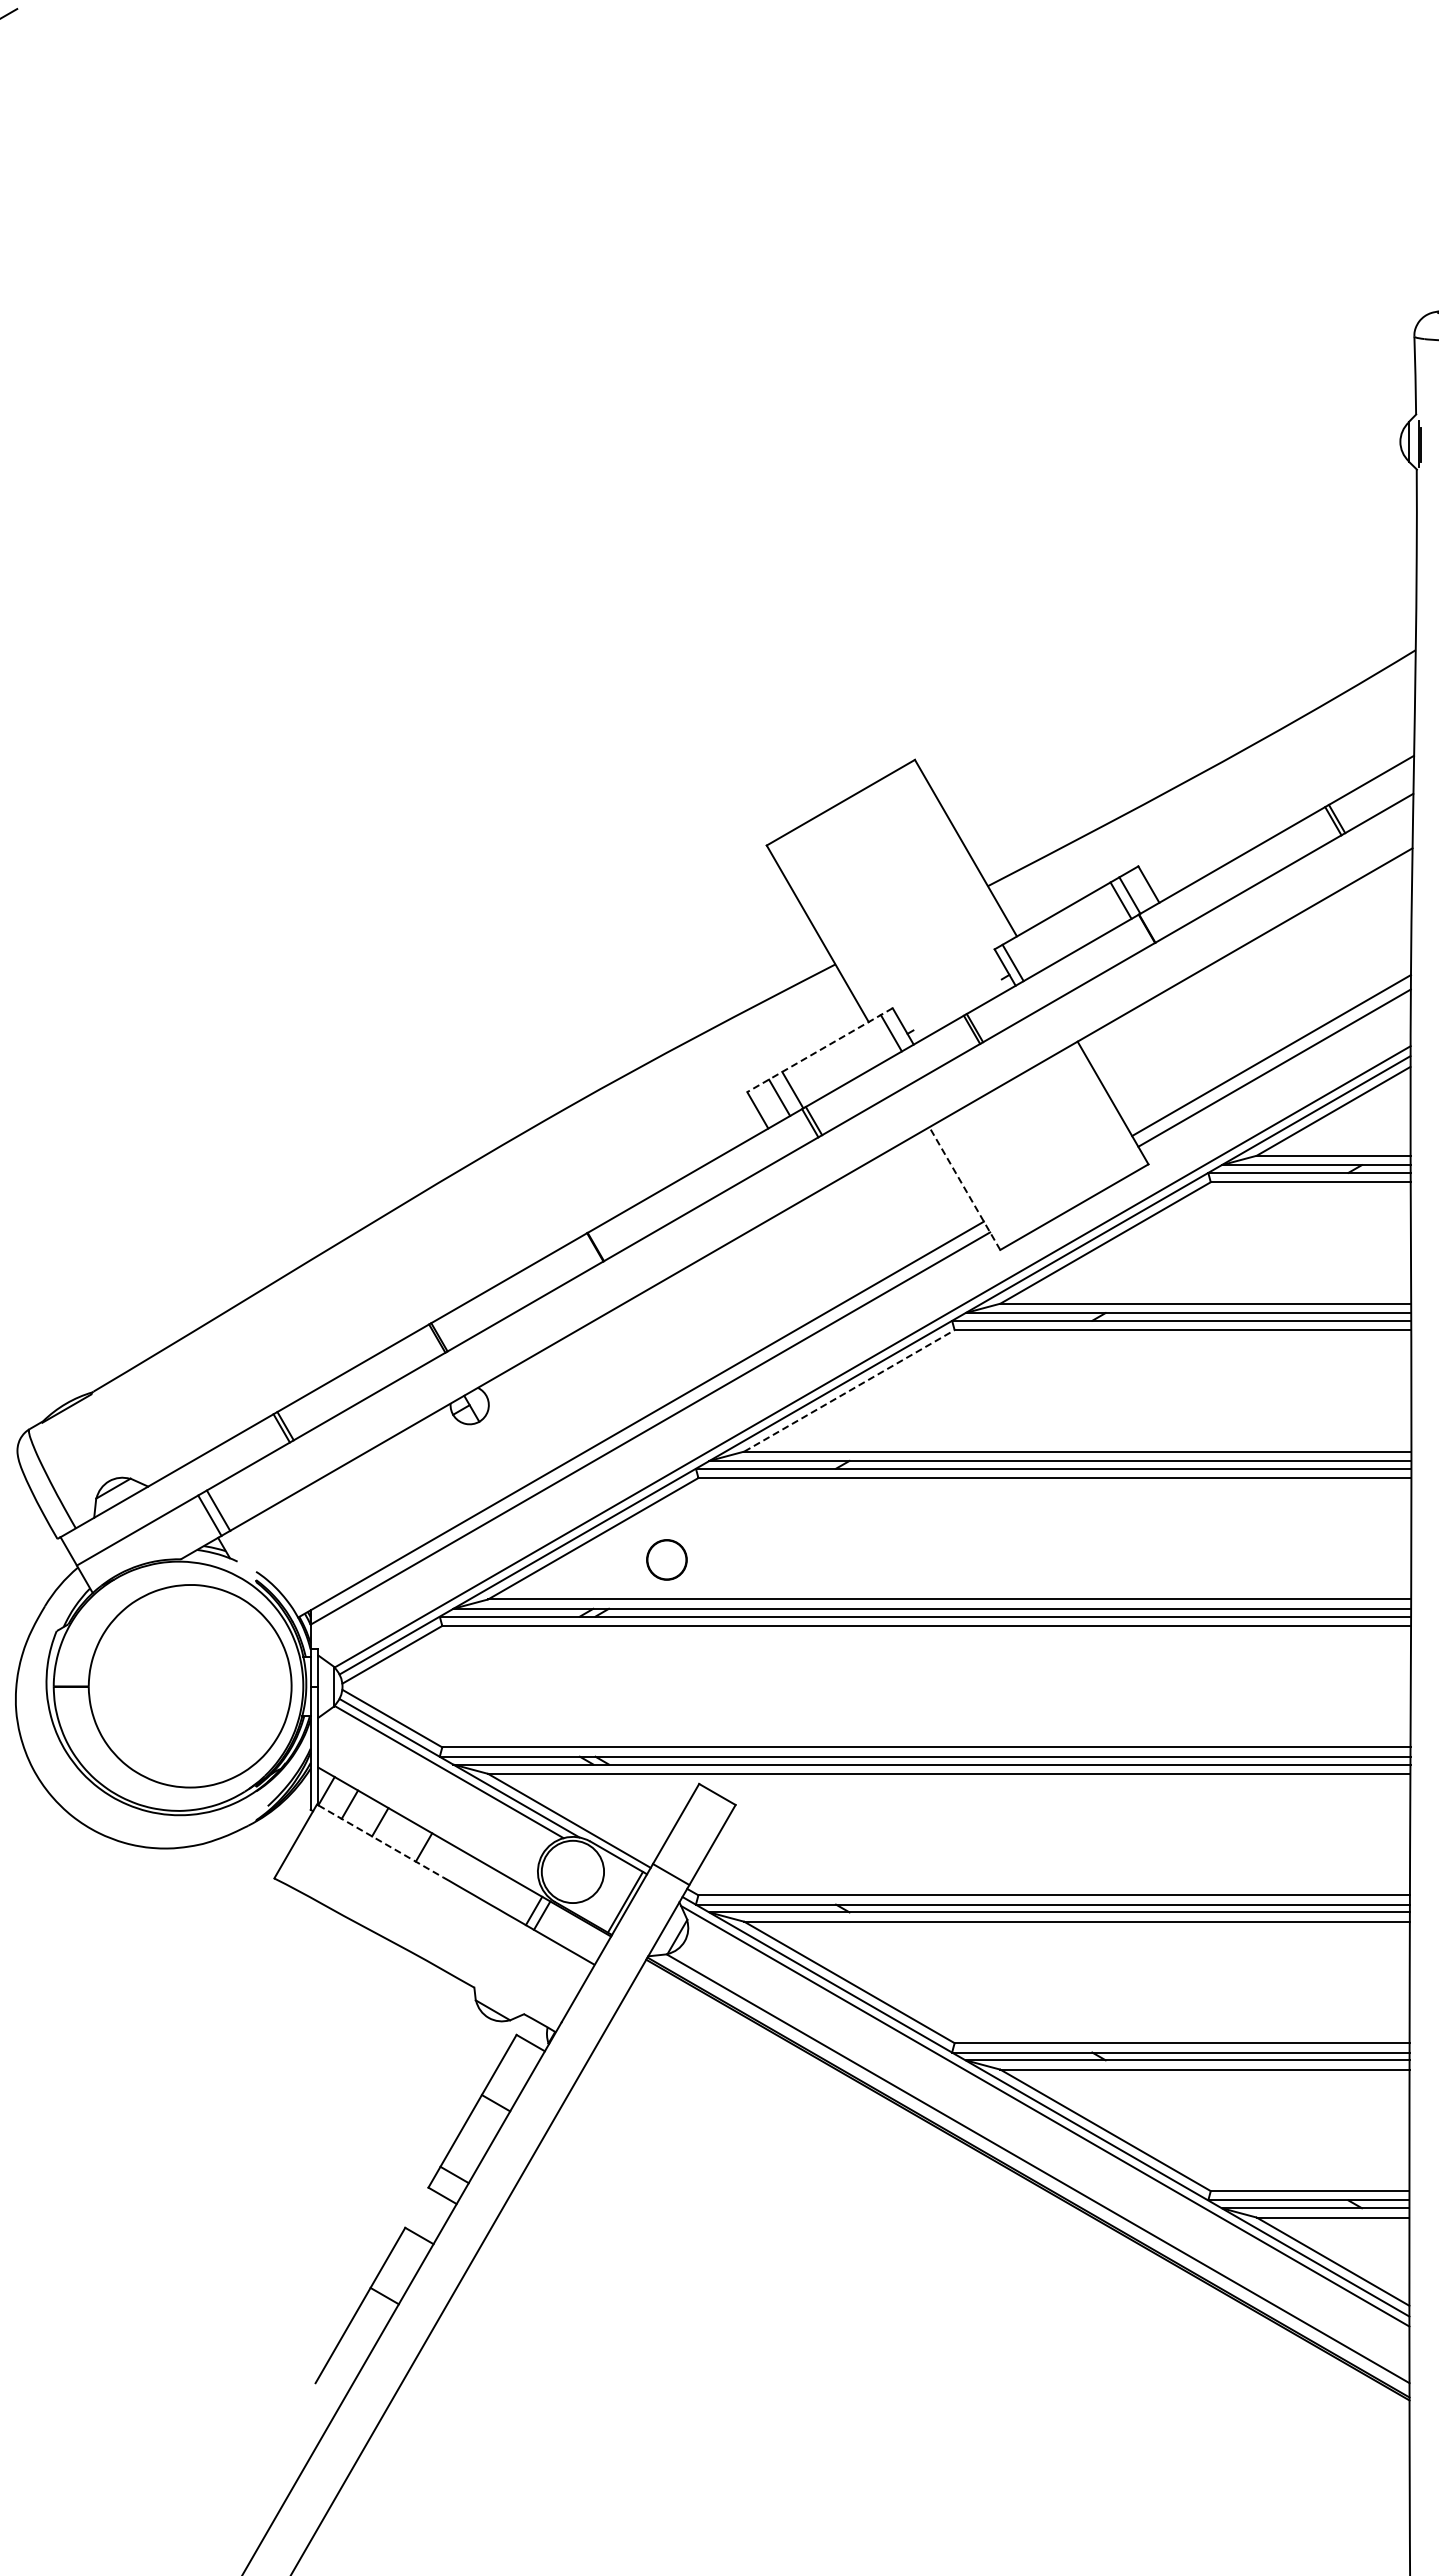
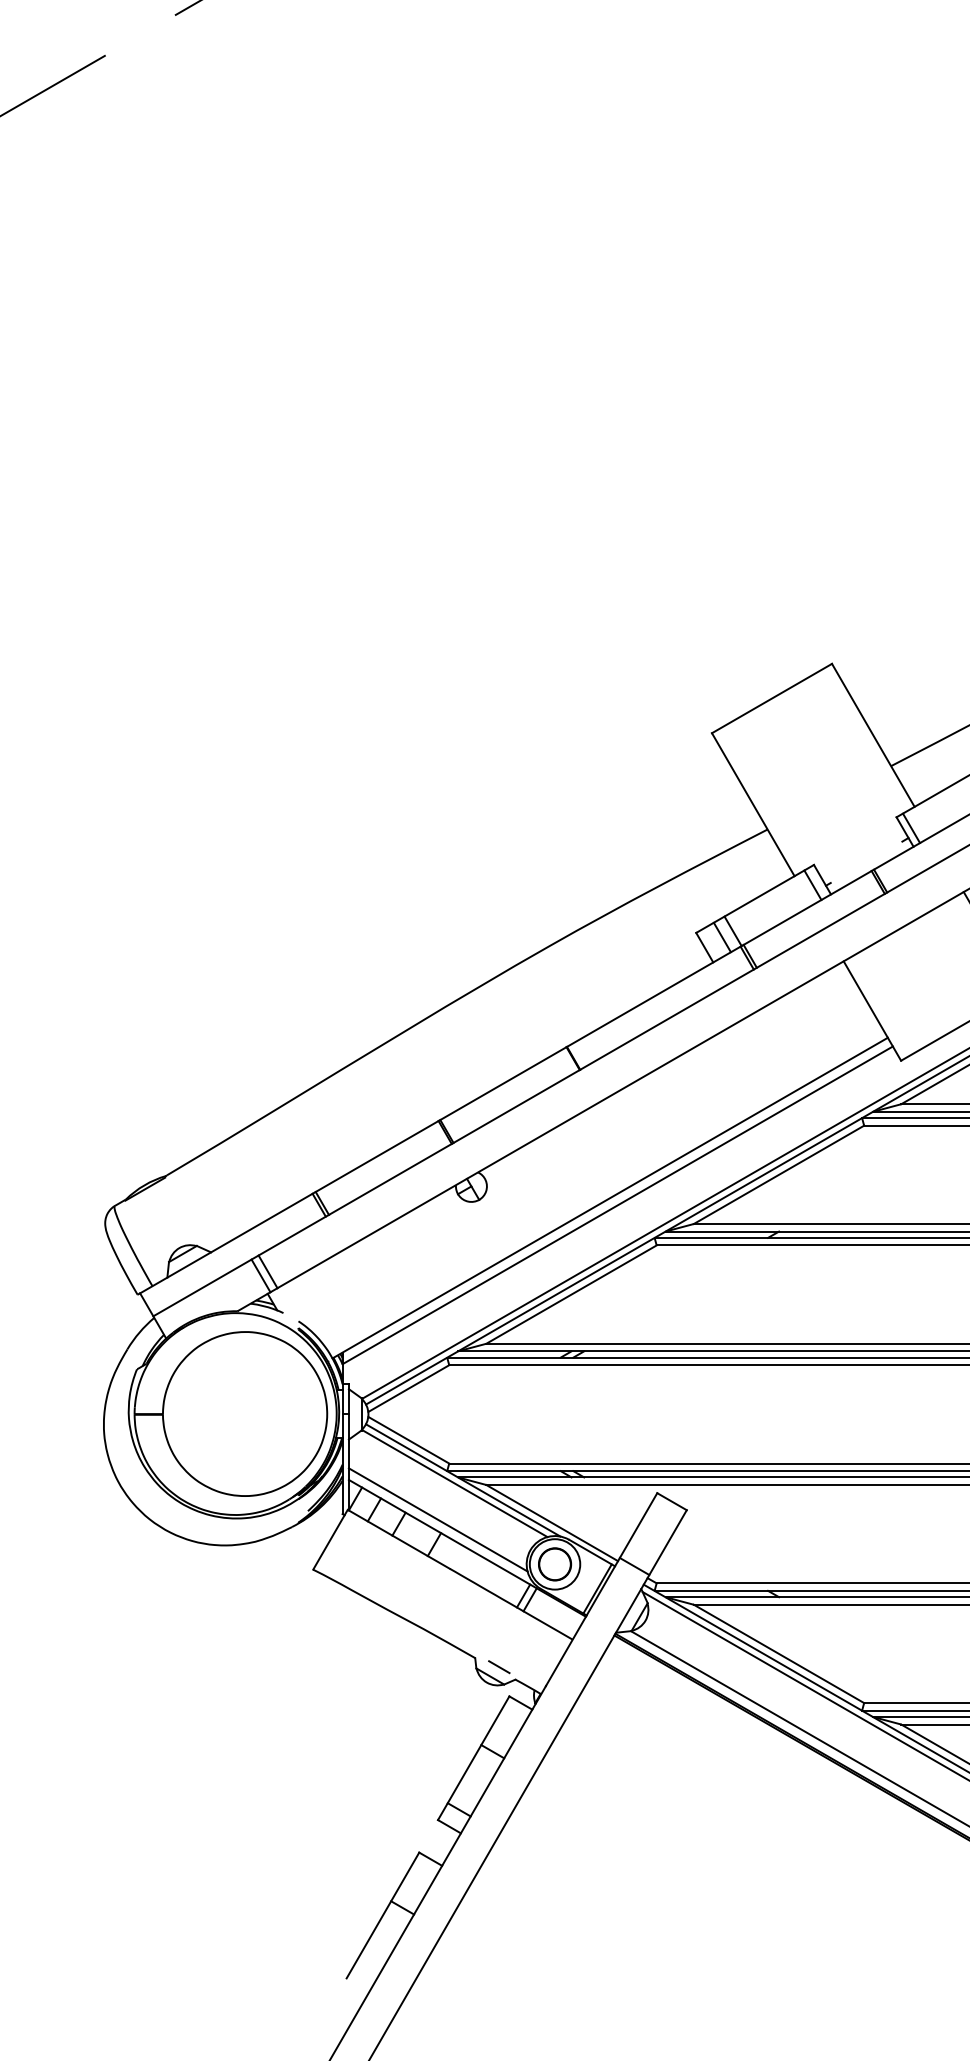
line: (820, 1050) -> (755, 899), dashed -> solid
line: (964, 1188) -> (872, 1010), dashed -> solid
line: (849, 1390) -> (778, 1174), dashed -> solid
circle: (666, 1559) -> (554, 1564), moved
line: (428, 1816) -> (438, 1519), added
line: (380, 1841) -> (399, 1539), dashed -> solid
line: (503, 1998) -> (498, 1666), added

